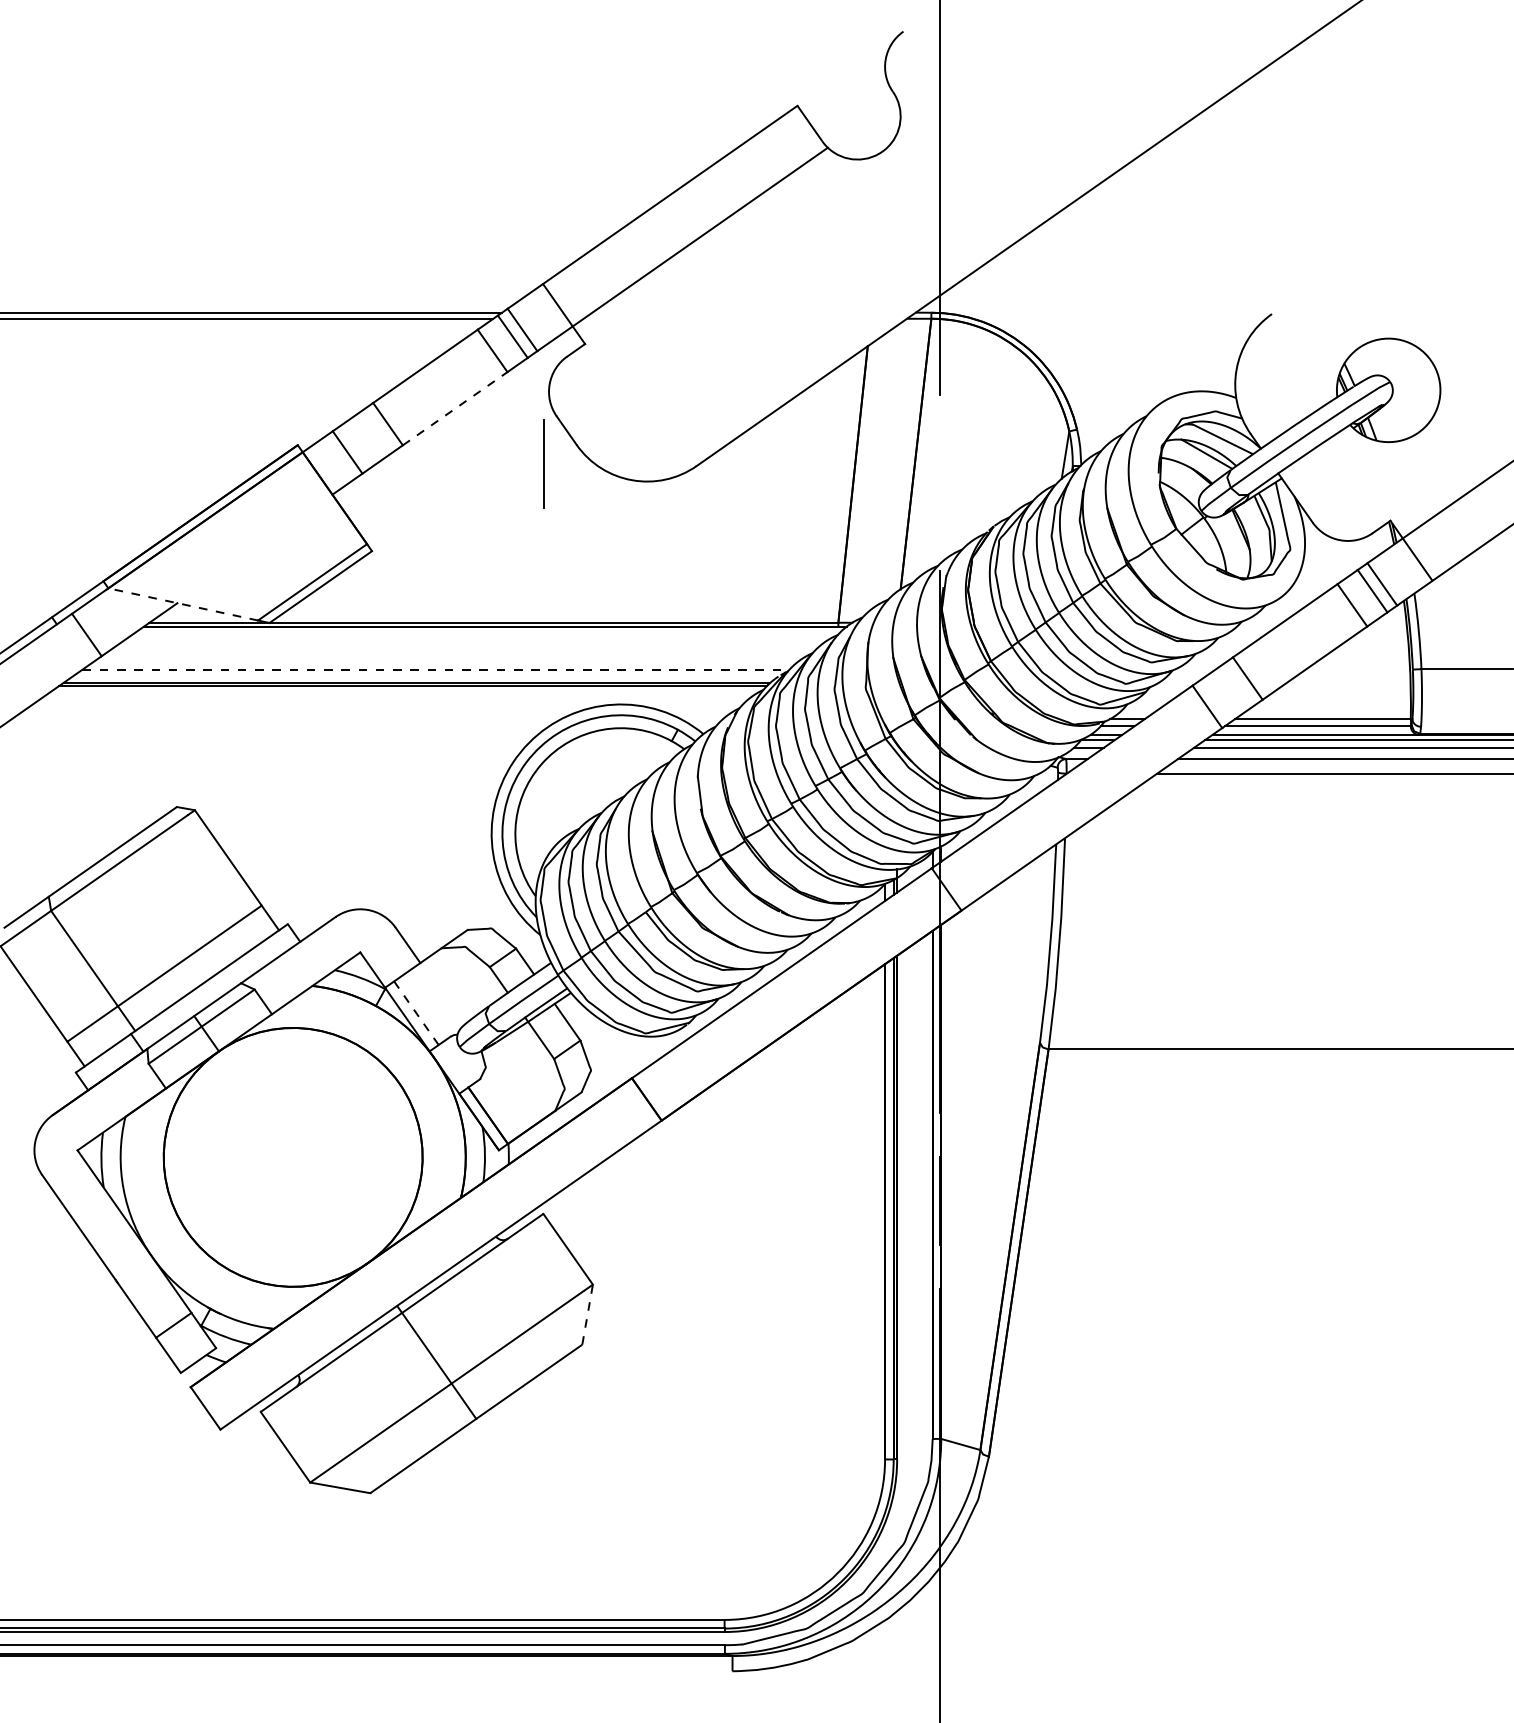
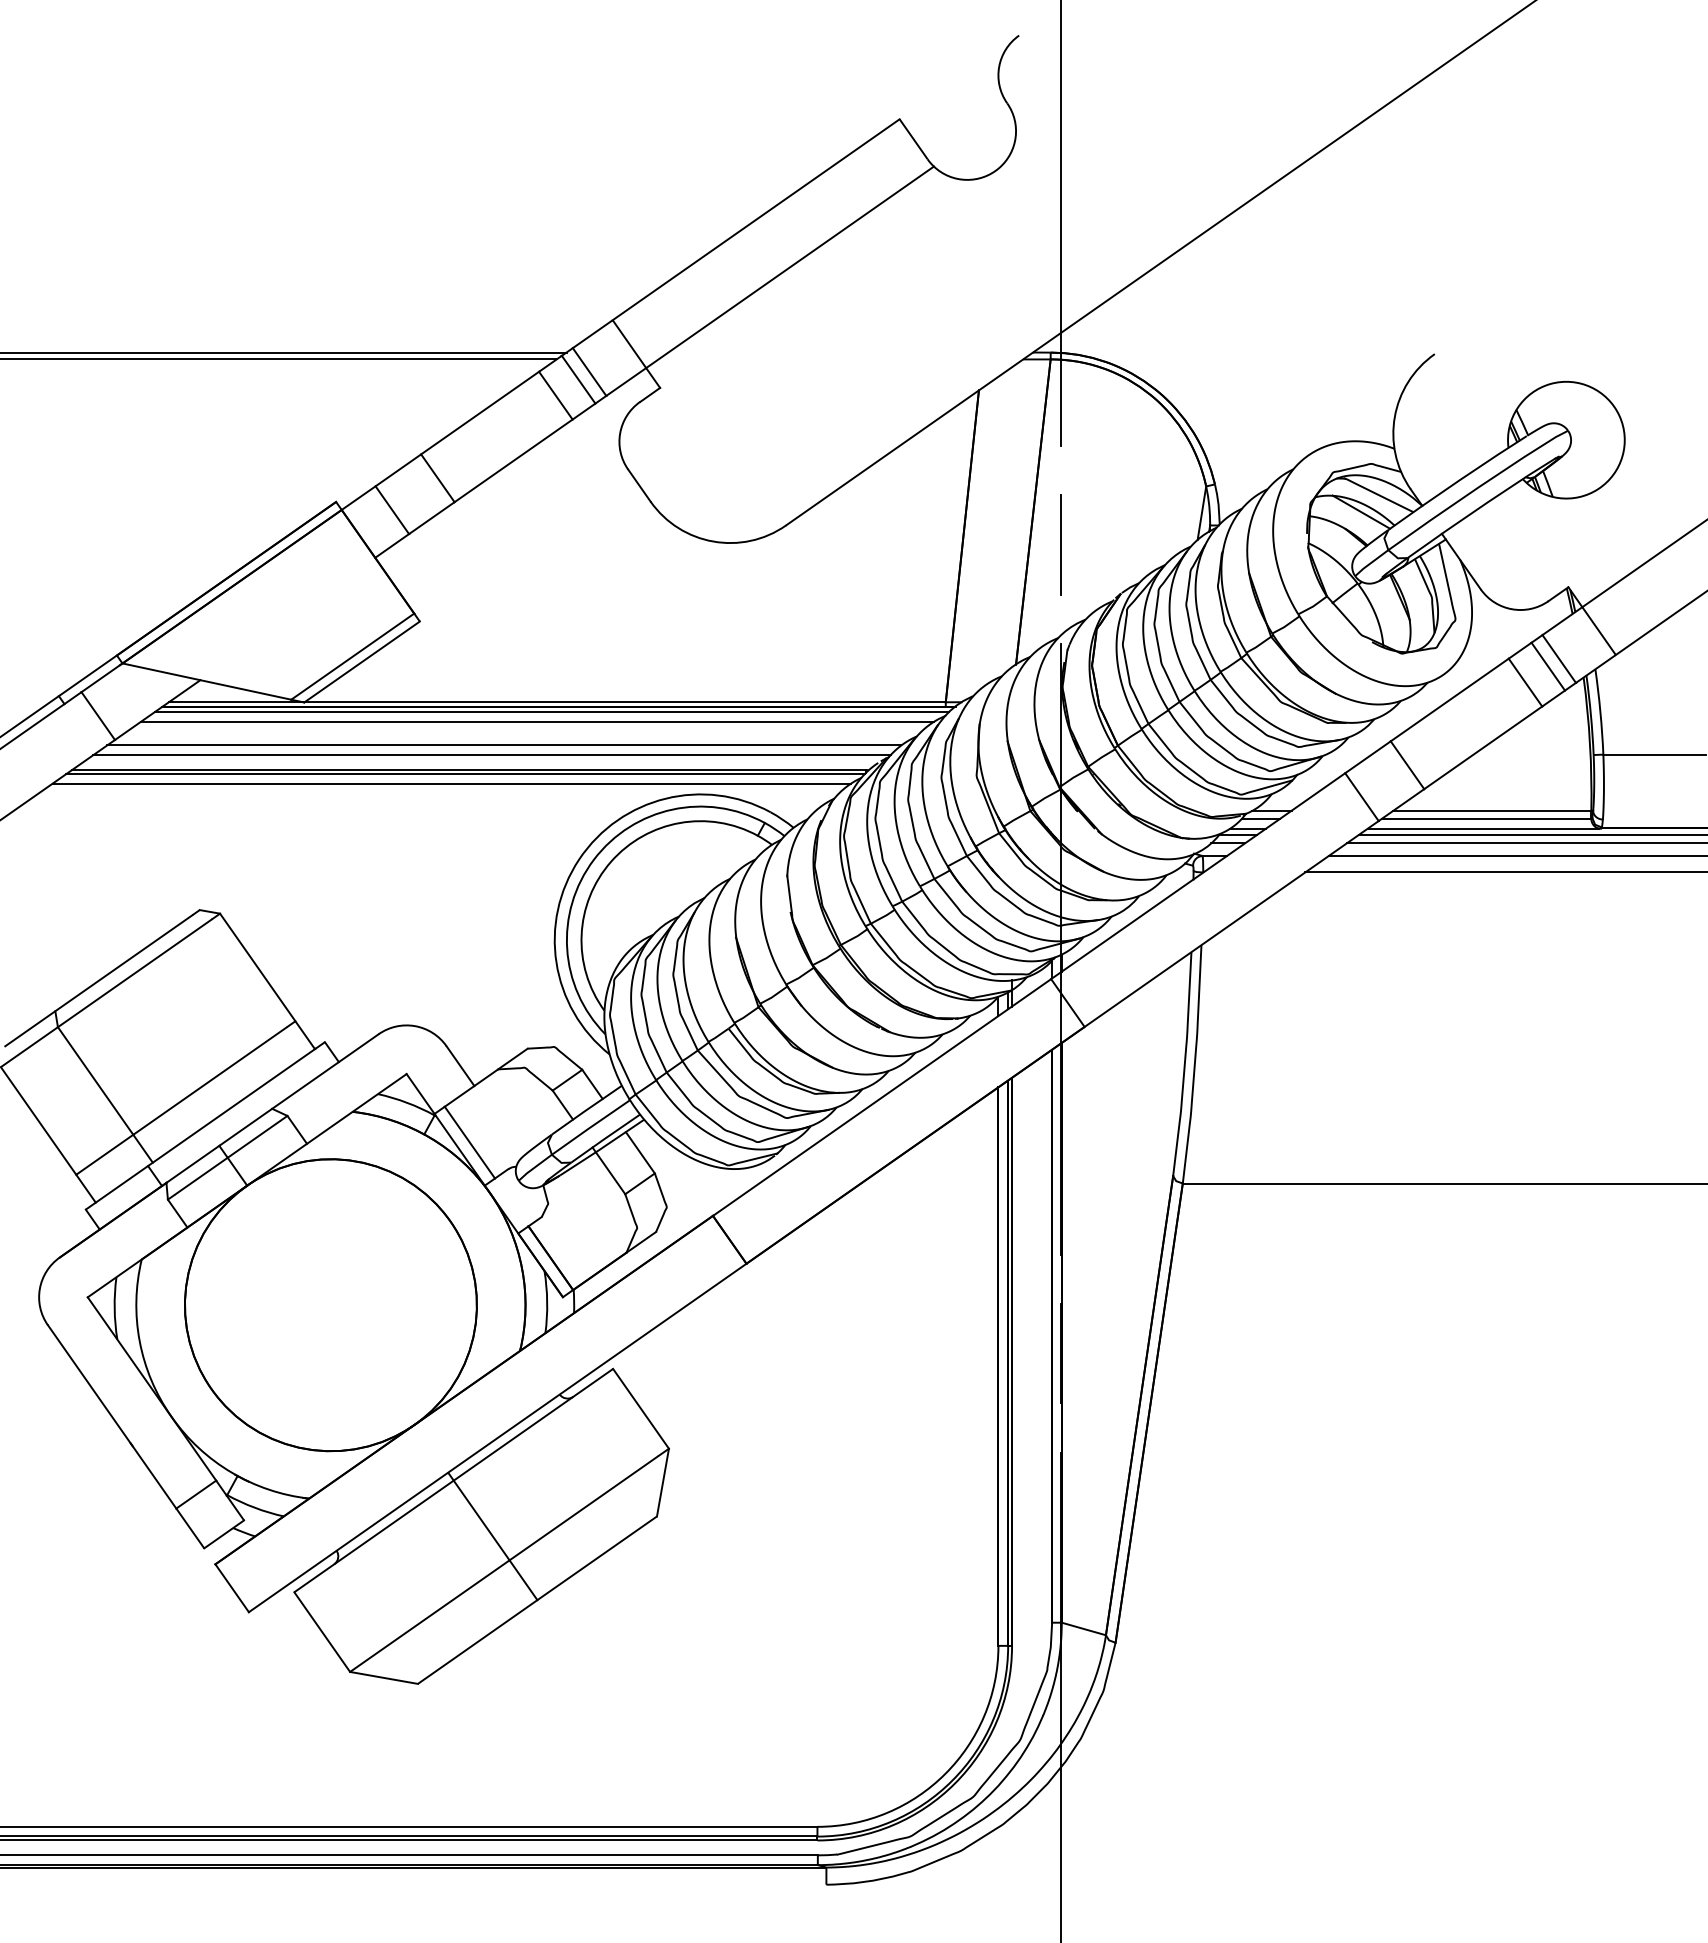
line: (455, 408) -> (514, 460), dashed -> solid
line: (543, 463) -> (1060, 544), moved
line: (182, 604) -> (206, 681), dashed -> solid
line: (488, 631) -> (551, 712), added
line: (476, 639) -> (537, 721), added
line: (447, 661) -> (504, 745), added
line: (436, 669) -> (492, 755), dashed -> solid
line: (400, 694) -> (451, 783), added
line: (416, 1013) -> (469, 1142), dashed -> solid
line: (588, 1314) -> (663, 1482), dashed -> solid

